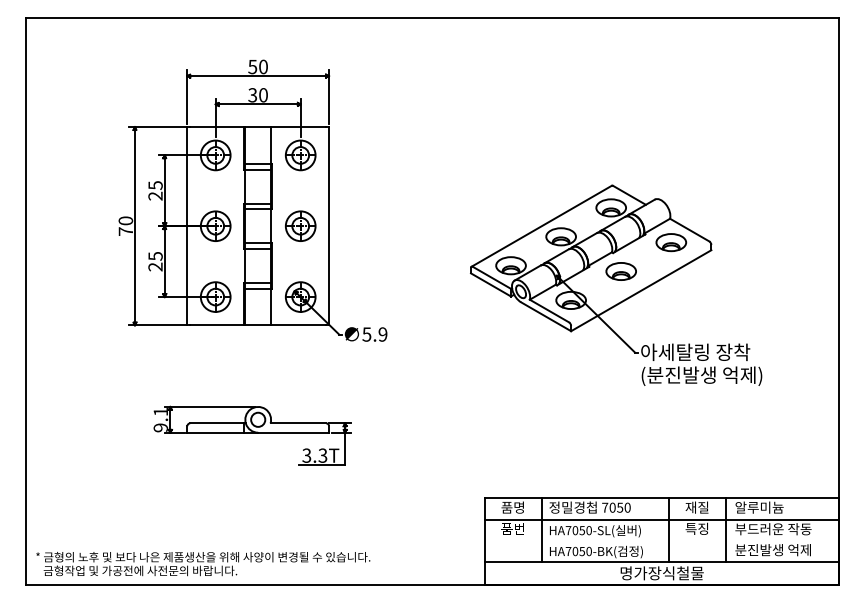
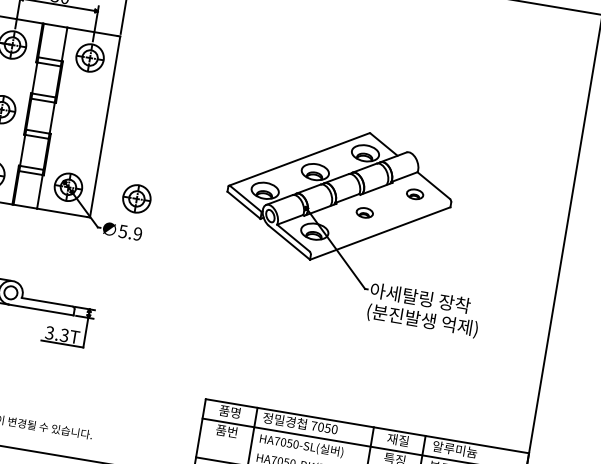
part: (300, 225) -> (136, 198), moved
part: (671, 242) -> (415, 194), size x0.6
part: (620, 271) -> (364, 212), size x0.6

